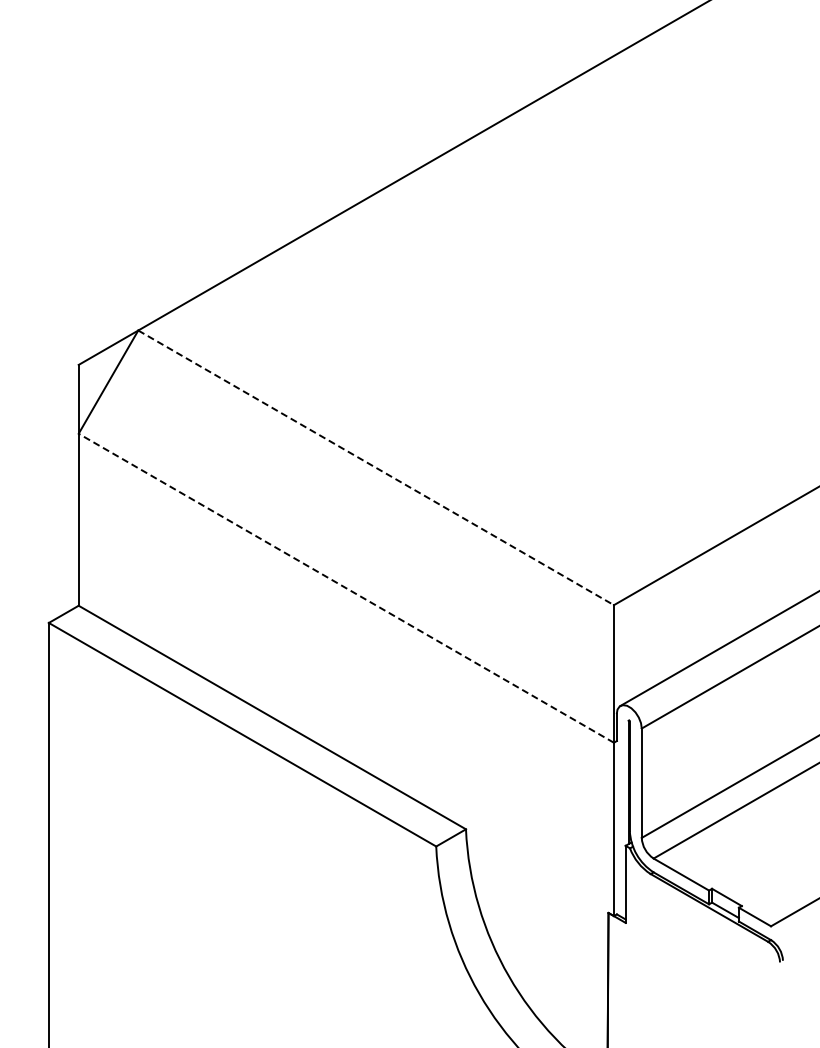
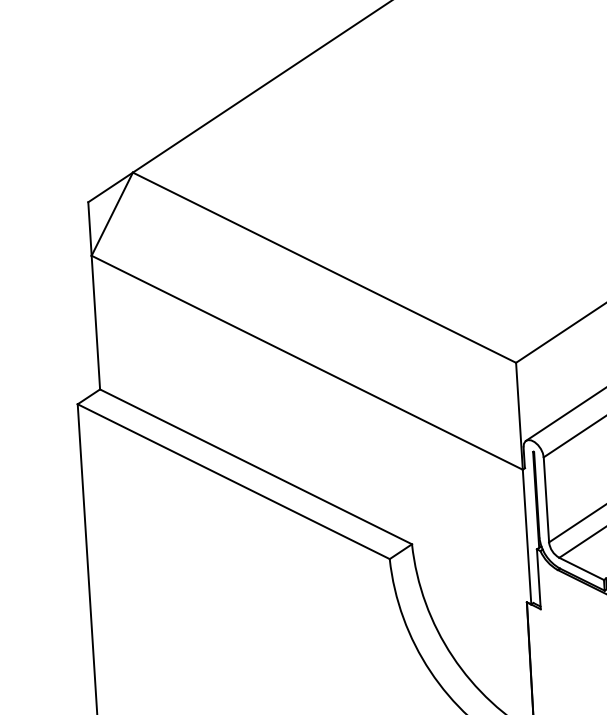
line: (376, 467) -> (324, 267), dashed -> solid
line: (345, 588) -> (306, 362), dashed -> solid

